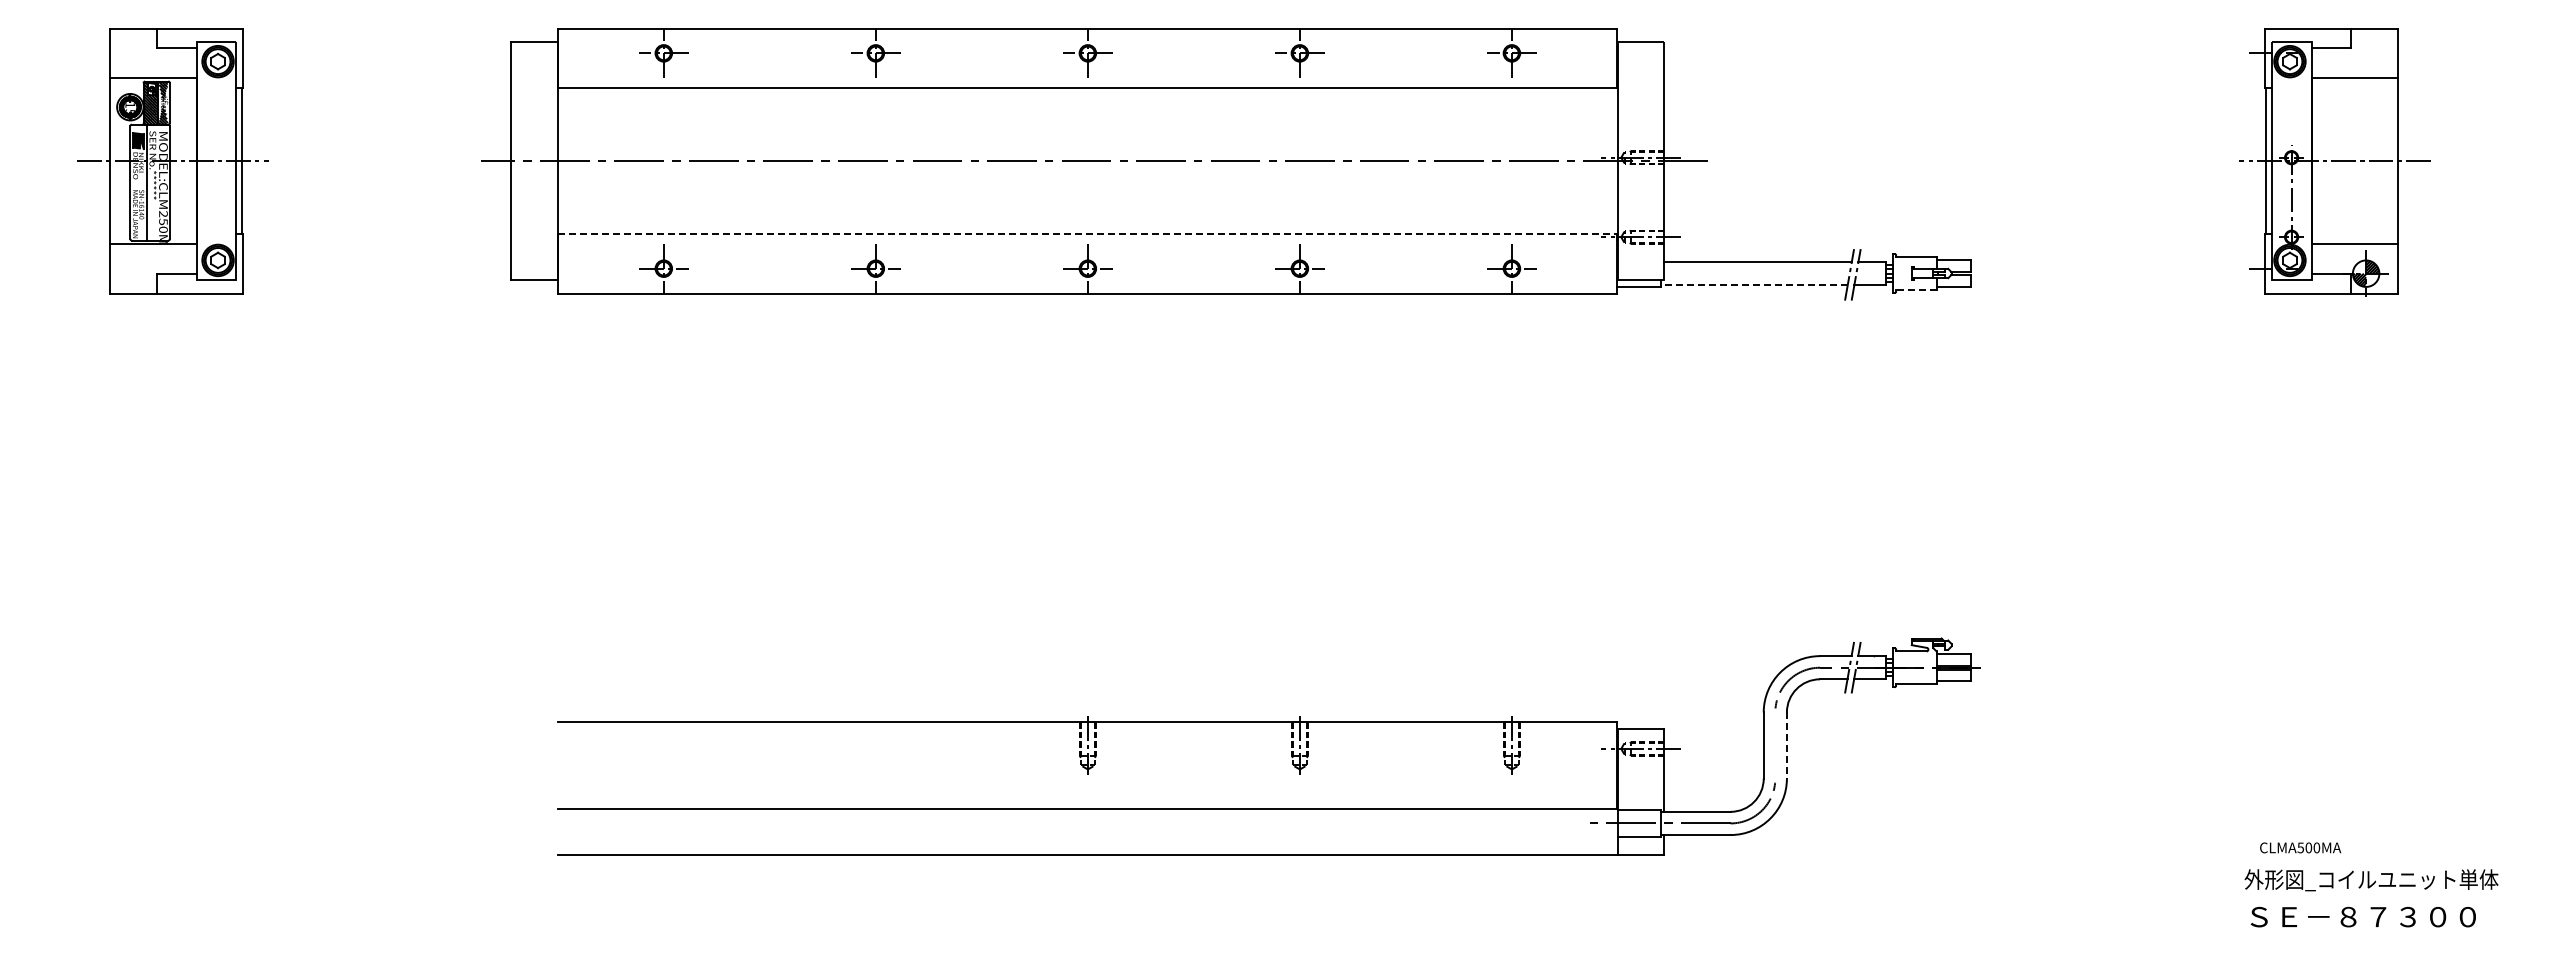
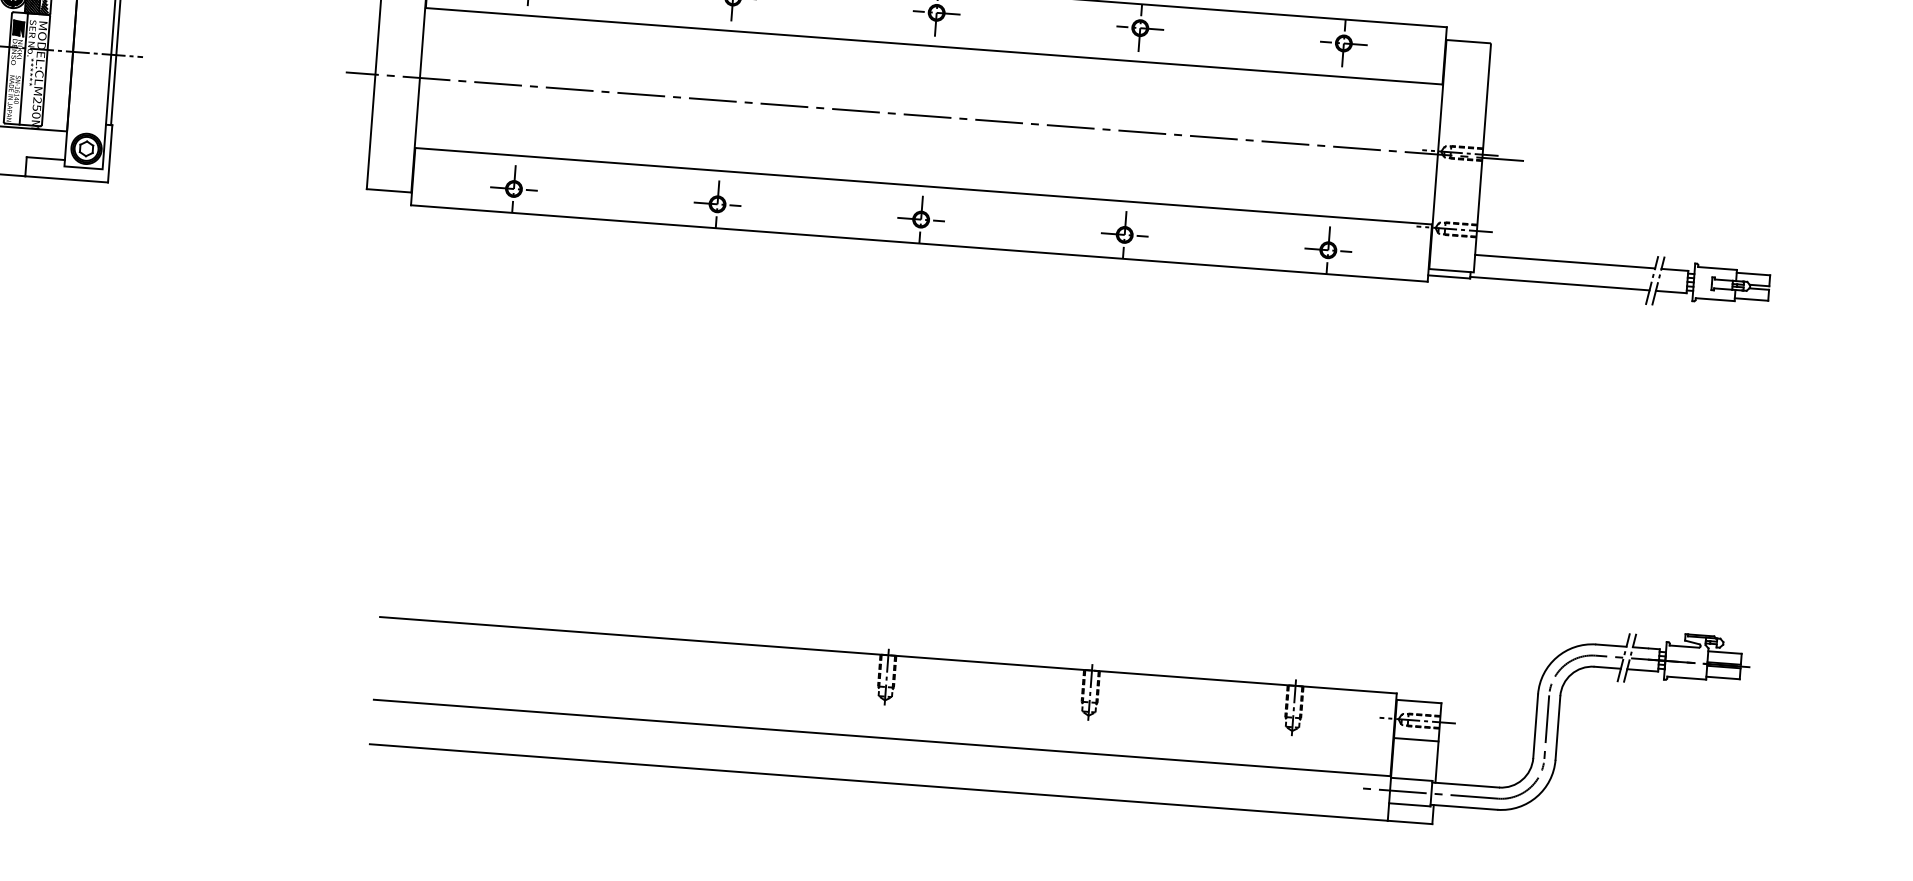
line: (1088, 233) -> (924, 185), dashed -> solid
line: (1753, 285) -> (1559, 283), dashed -> solid
line: (1915, 289) -> (1714, 299), dashed -> solid
line: (1775, 745) -> (1546, 727), added
line: (1786, 746) -> (1557, 728), dashed -> solid
line: (1640, 768) -> (1415, 739), added

